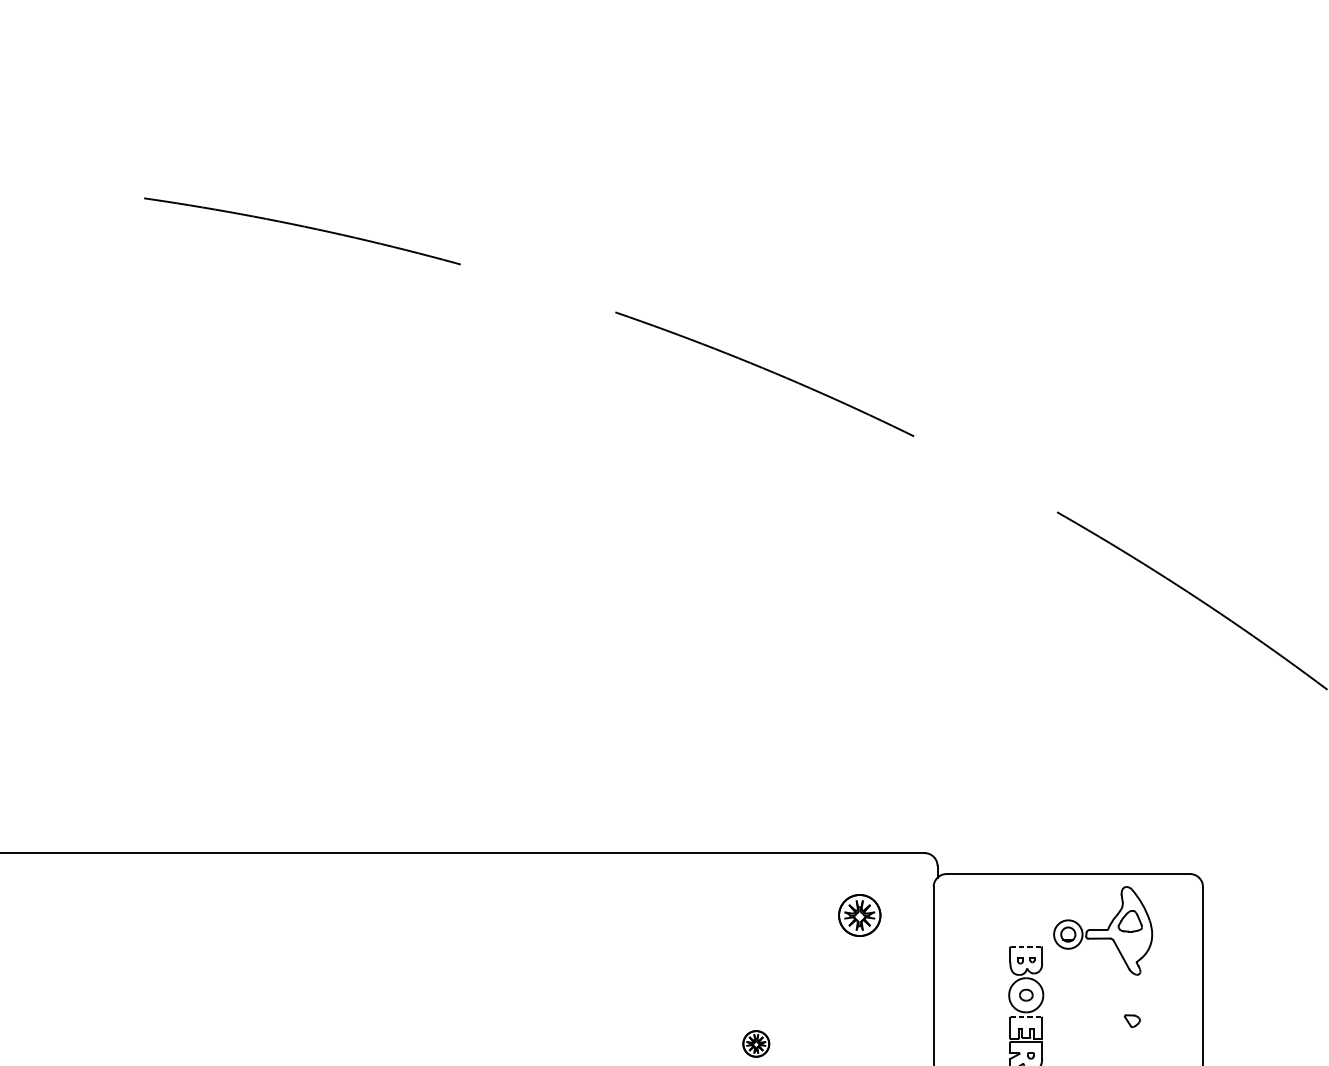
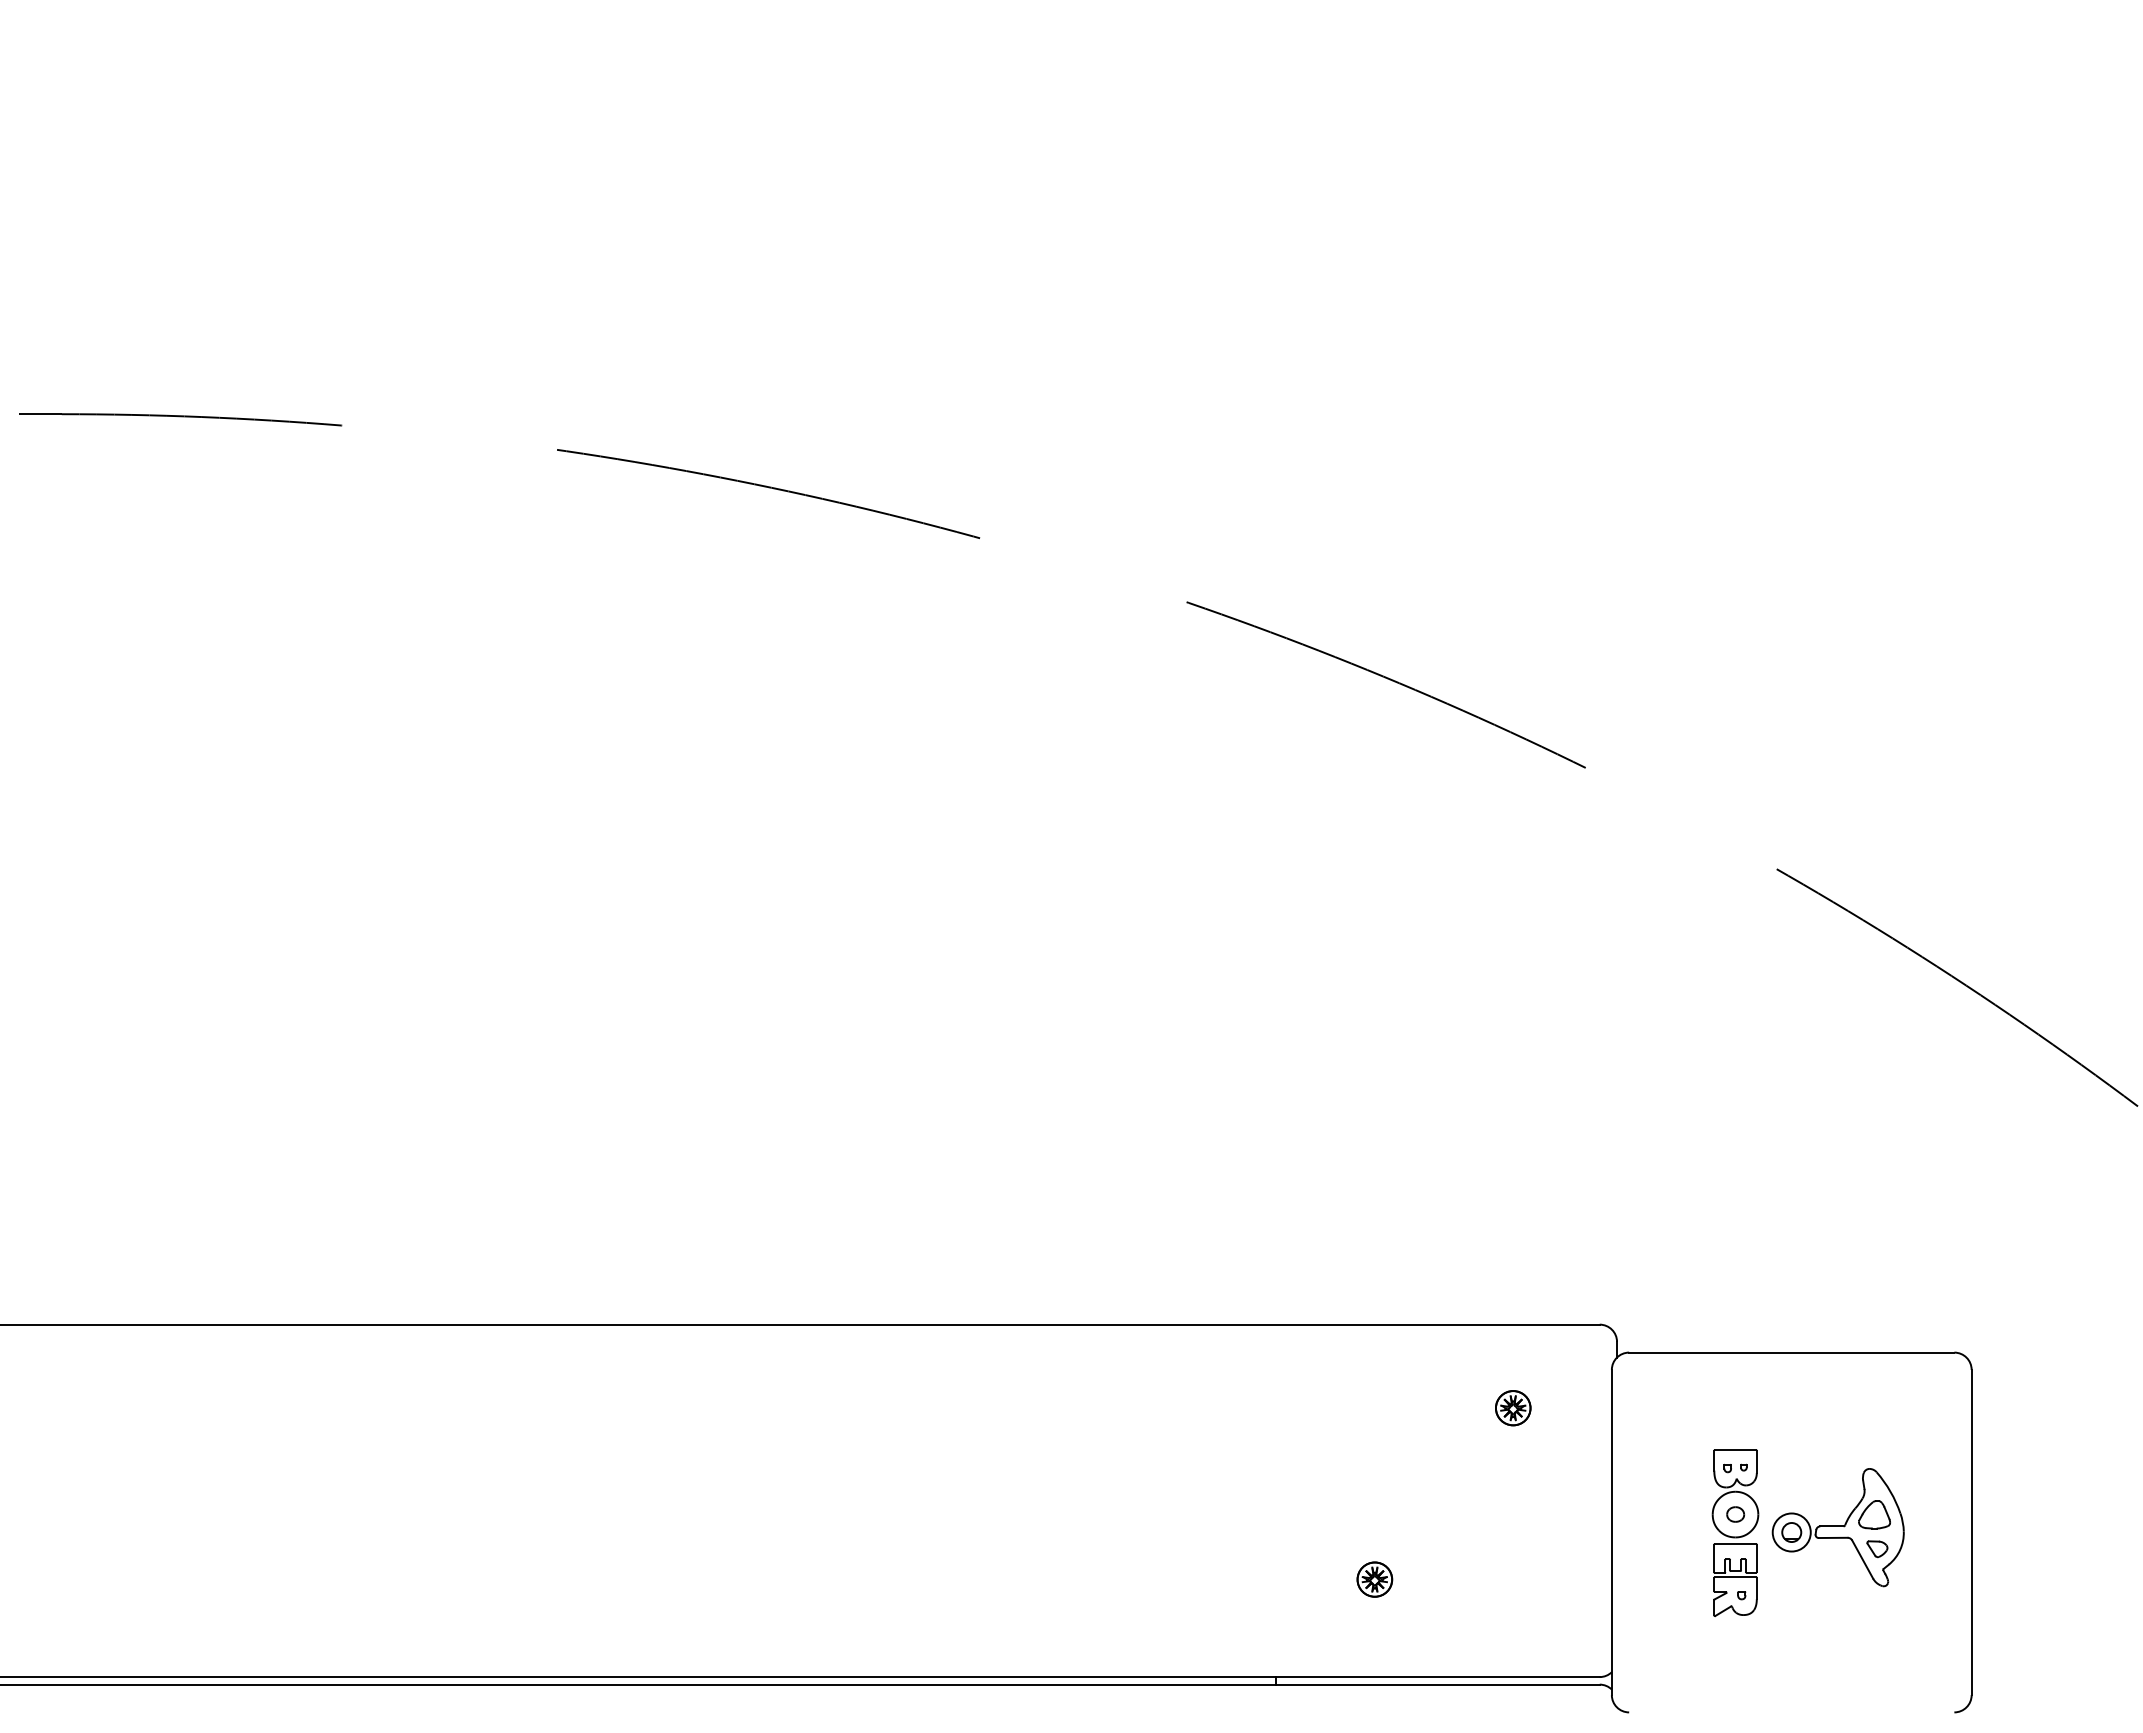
part: (860, 915) -> (1513, 1408), size x0.62
part: (1102, 930) -> (1837, 1527), moved
line: (1026, 947) -> (1735, 1450), dashed -> solid
line: (1026, 1017) -> (1735, 1544), dashed -> solid

